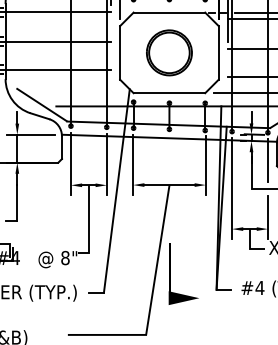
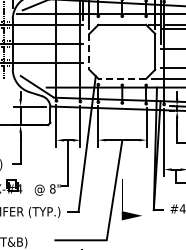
line: (120, 52) -> (89, 51), solid -> dashed
part: (169, 52) -> (122, 51), removed
line: (169, 92) -> (122, 78), solid -> dashed

